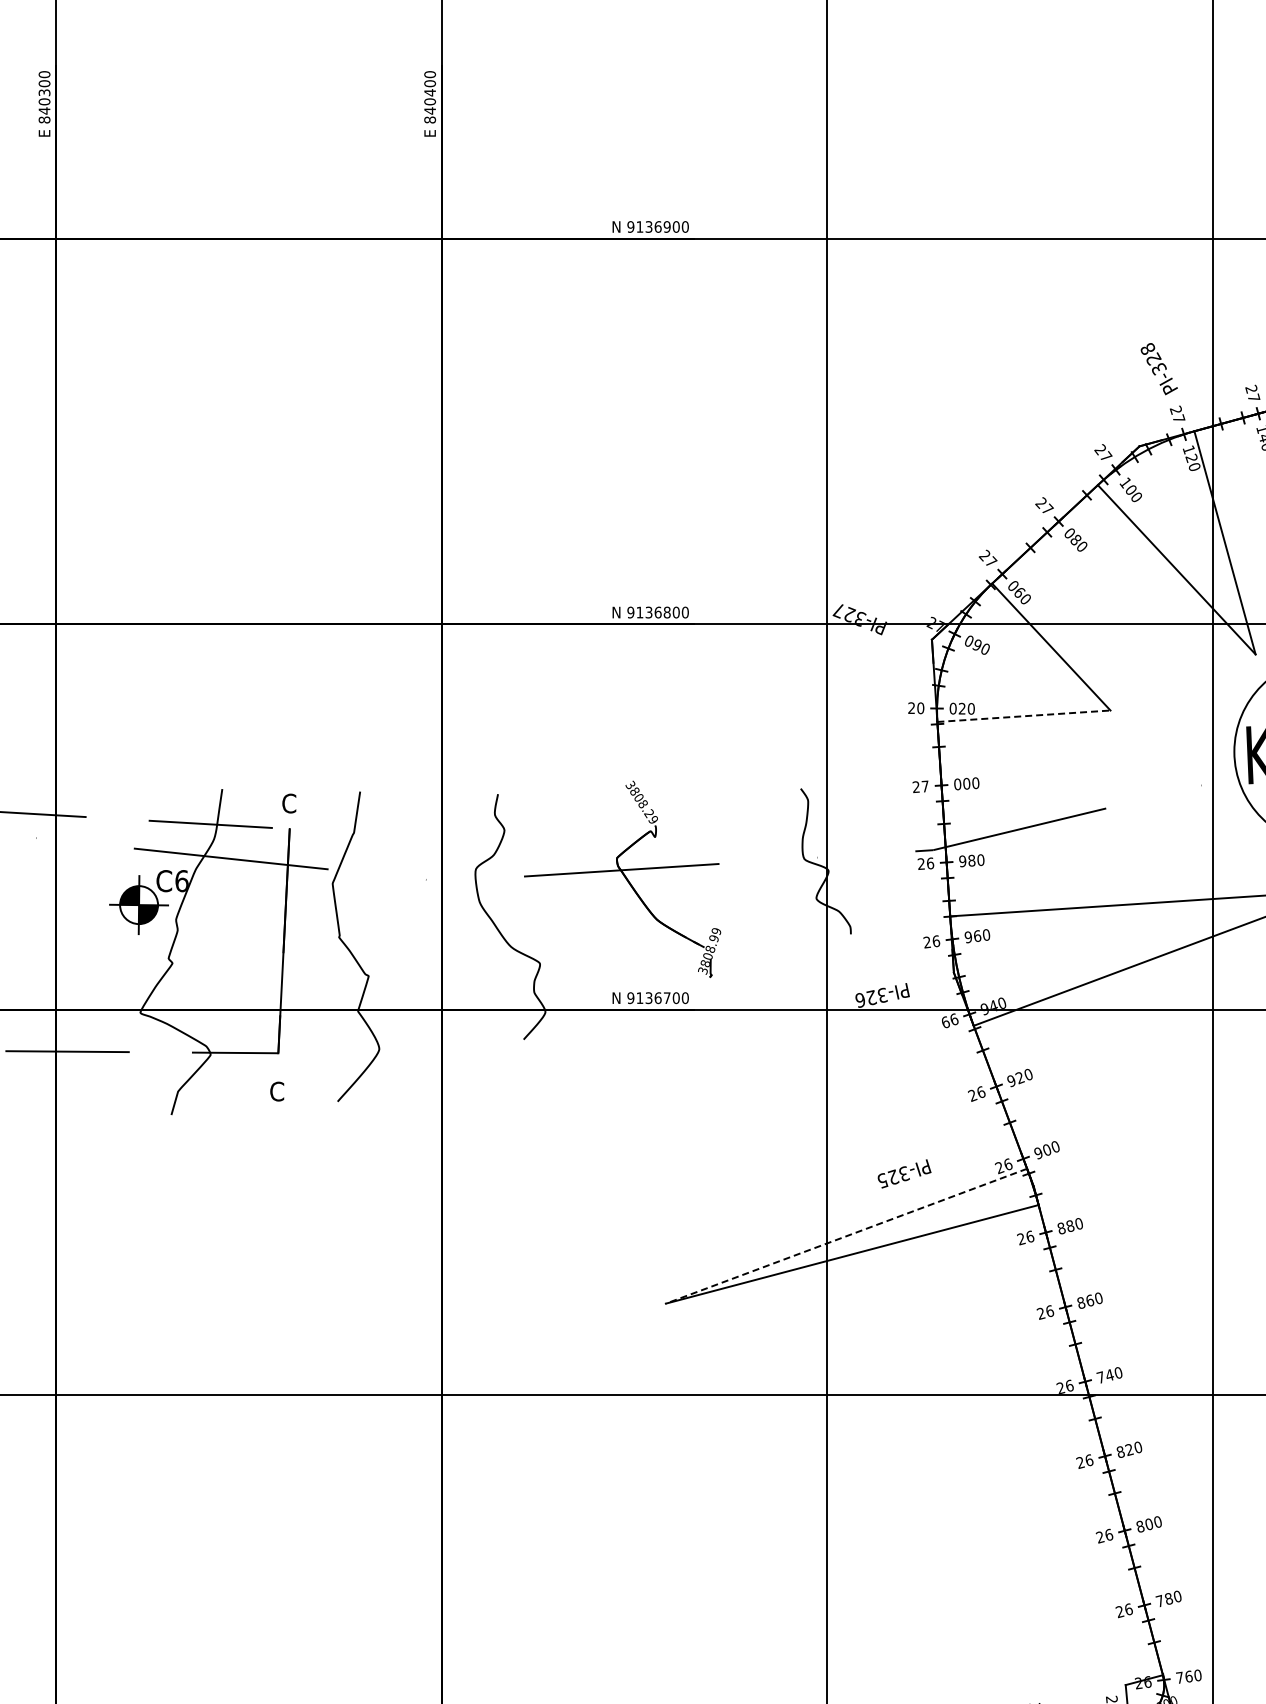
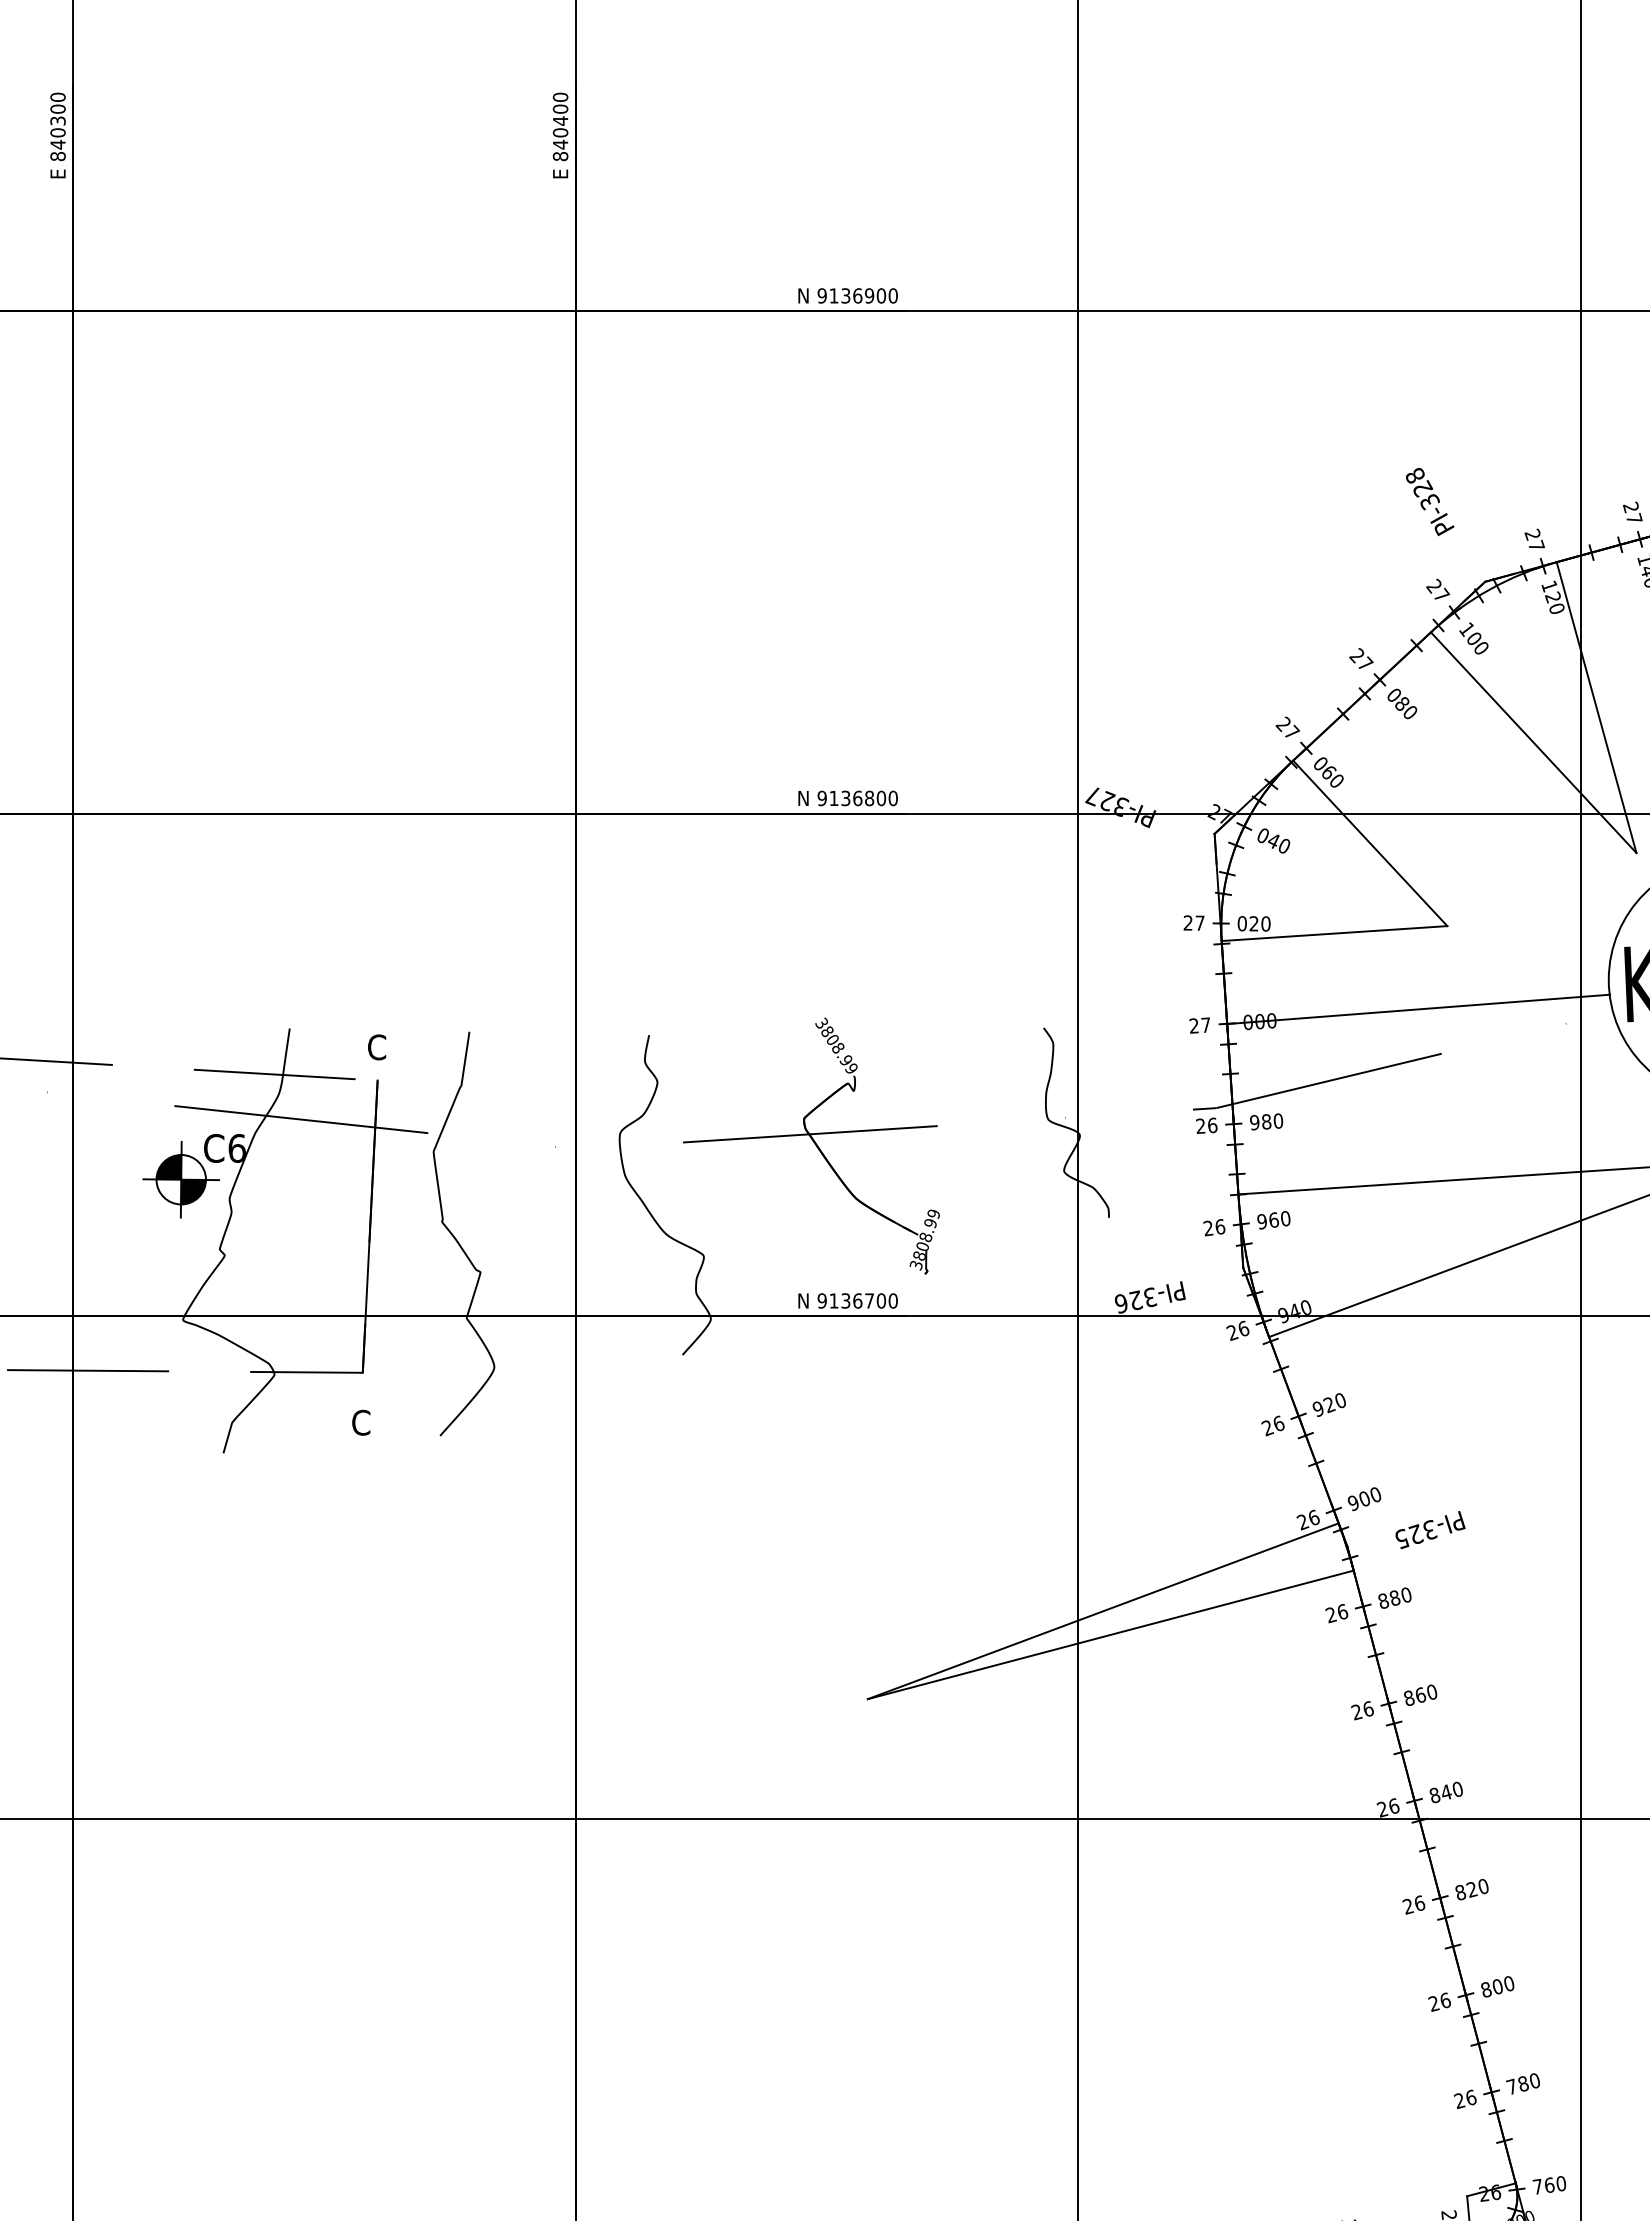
text: (1158, 369) -> (1429, 502), moved
text: (976, 645) -> (1272, 841), 090 -> 040
text: (920, 708) -> (1199, 923), 20 -> 27
line: (1023, 716) -> (1333, 933), dashed -> solid
line: (1088, 774) -> (1418, 1009), added
text: (648, 813) -> (845, 1060), 3808.29 -> 3808.99
text: (945, 1022) -> (1232, 1332), 66 -> 26
text: (904, 1173) -> (1430, 1529), moved
line: (846, 1236) -> (1103, 1611), dashed -> solid
text: (1100, 1377) -> (1434, 1795), 740 -> 840

